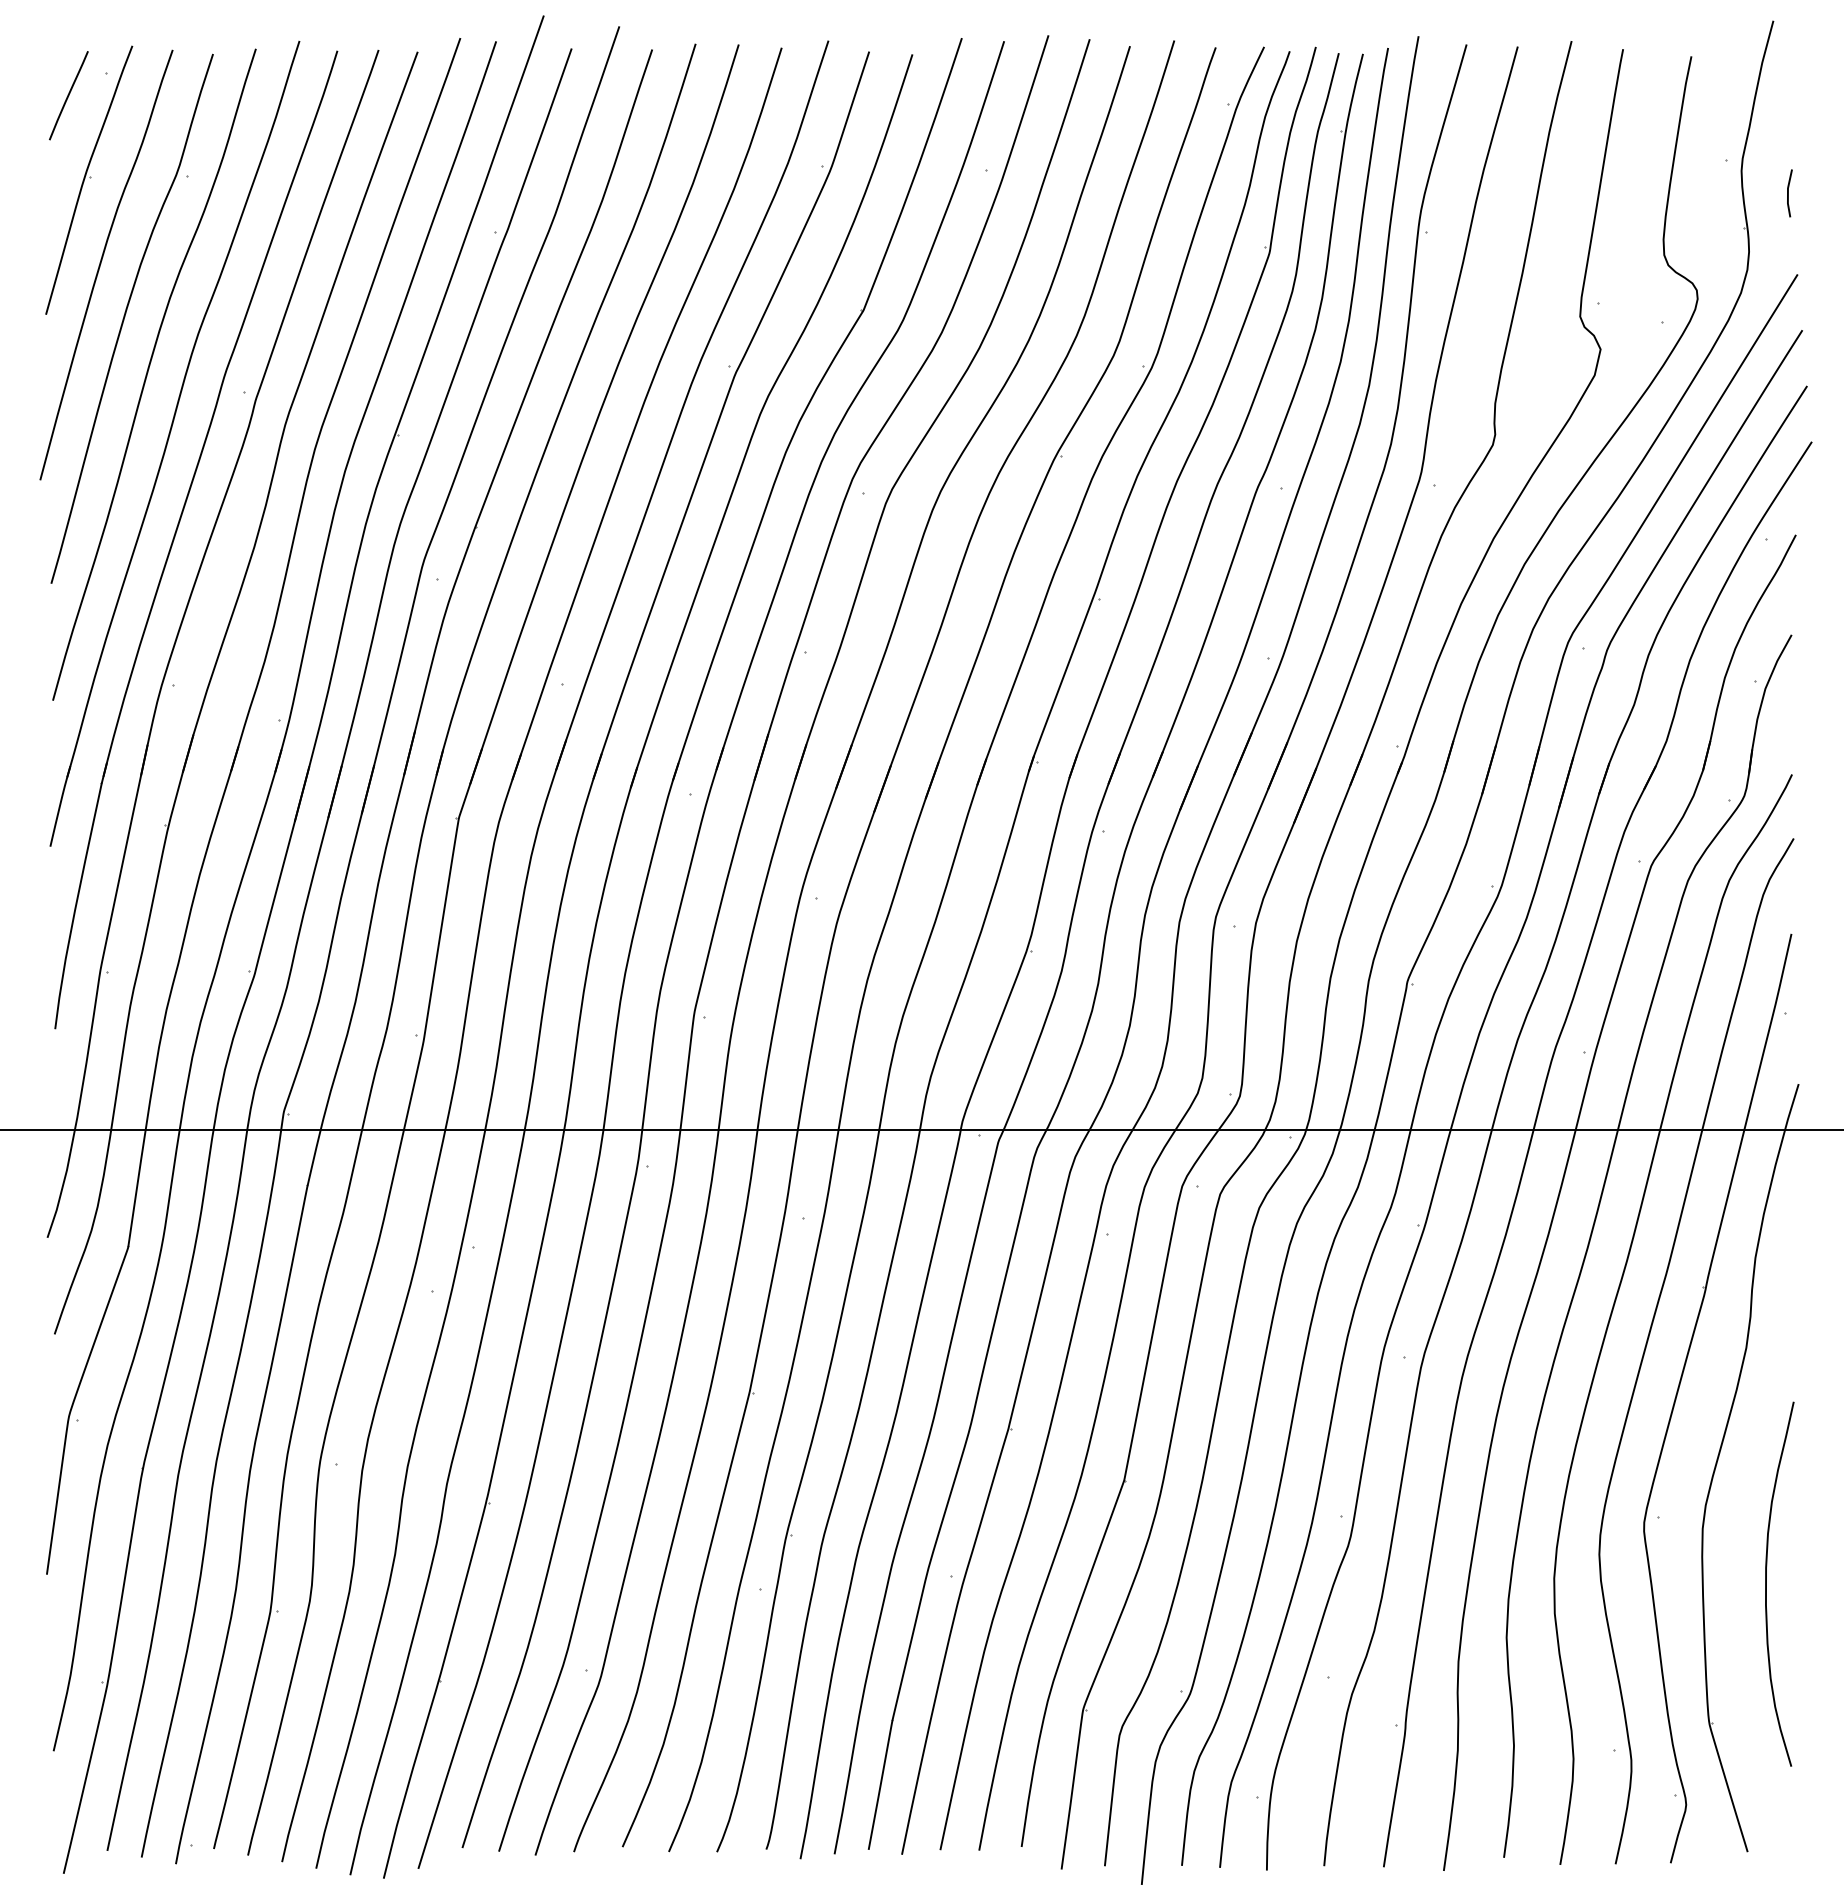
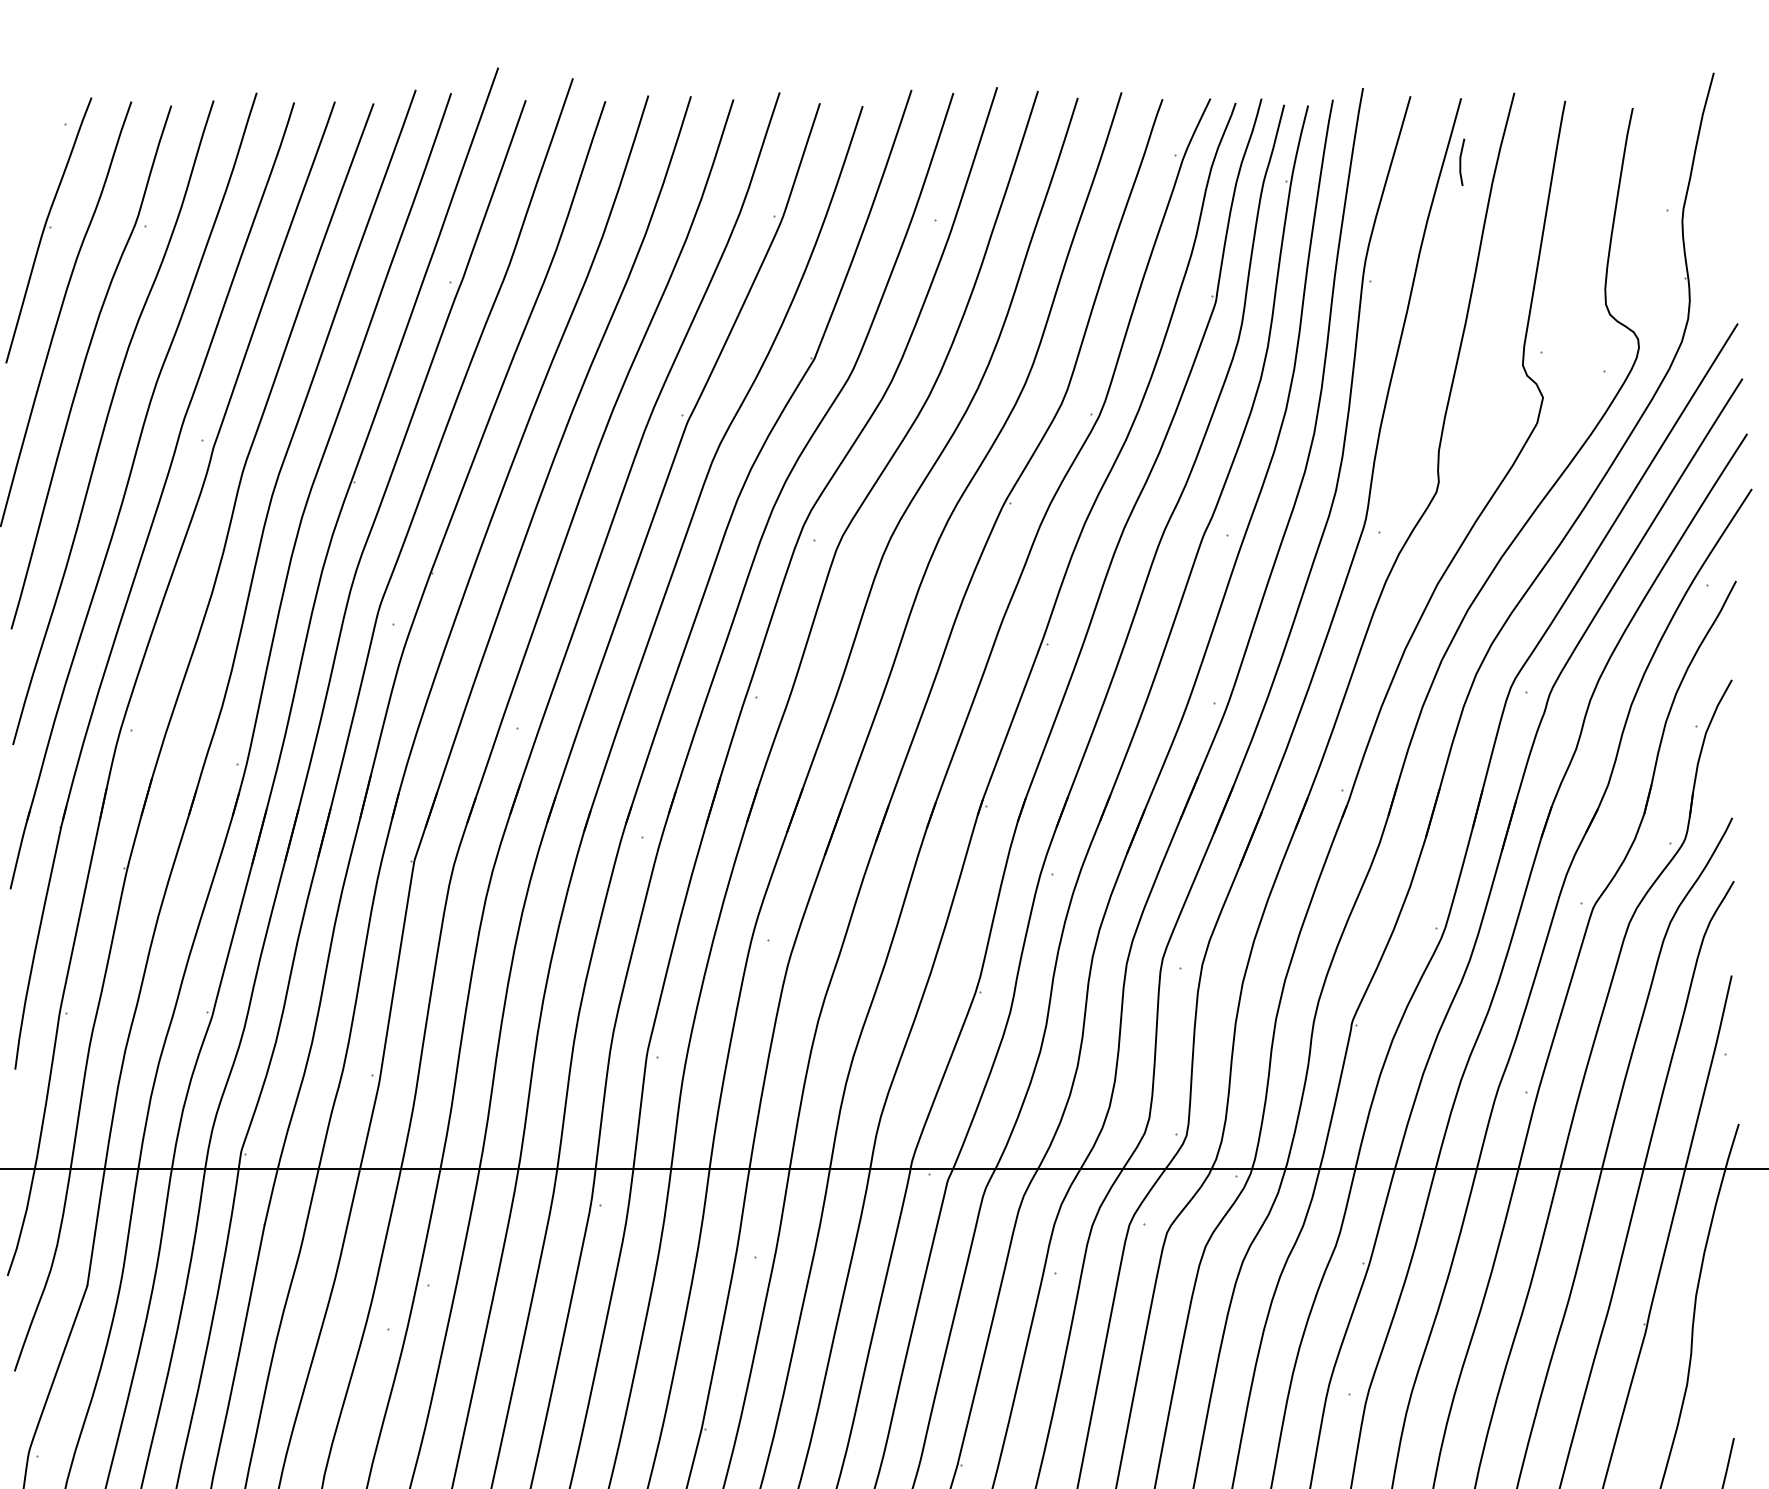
line: (68, 95) -> (28, 146), removed
line: (1788, 193) -> (1460, 162), moved

